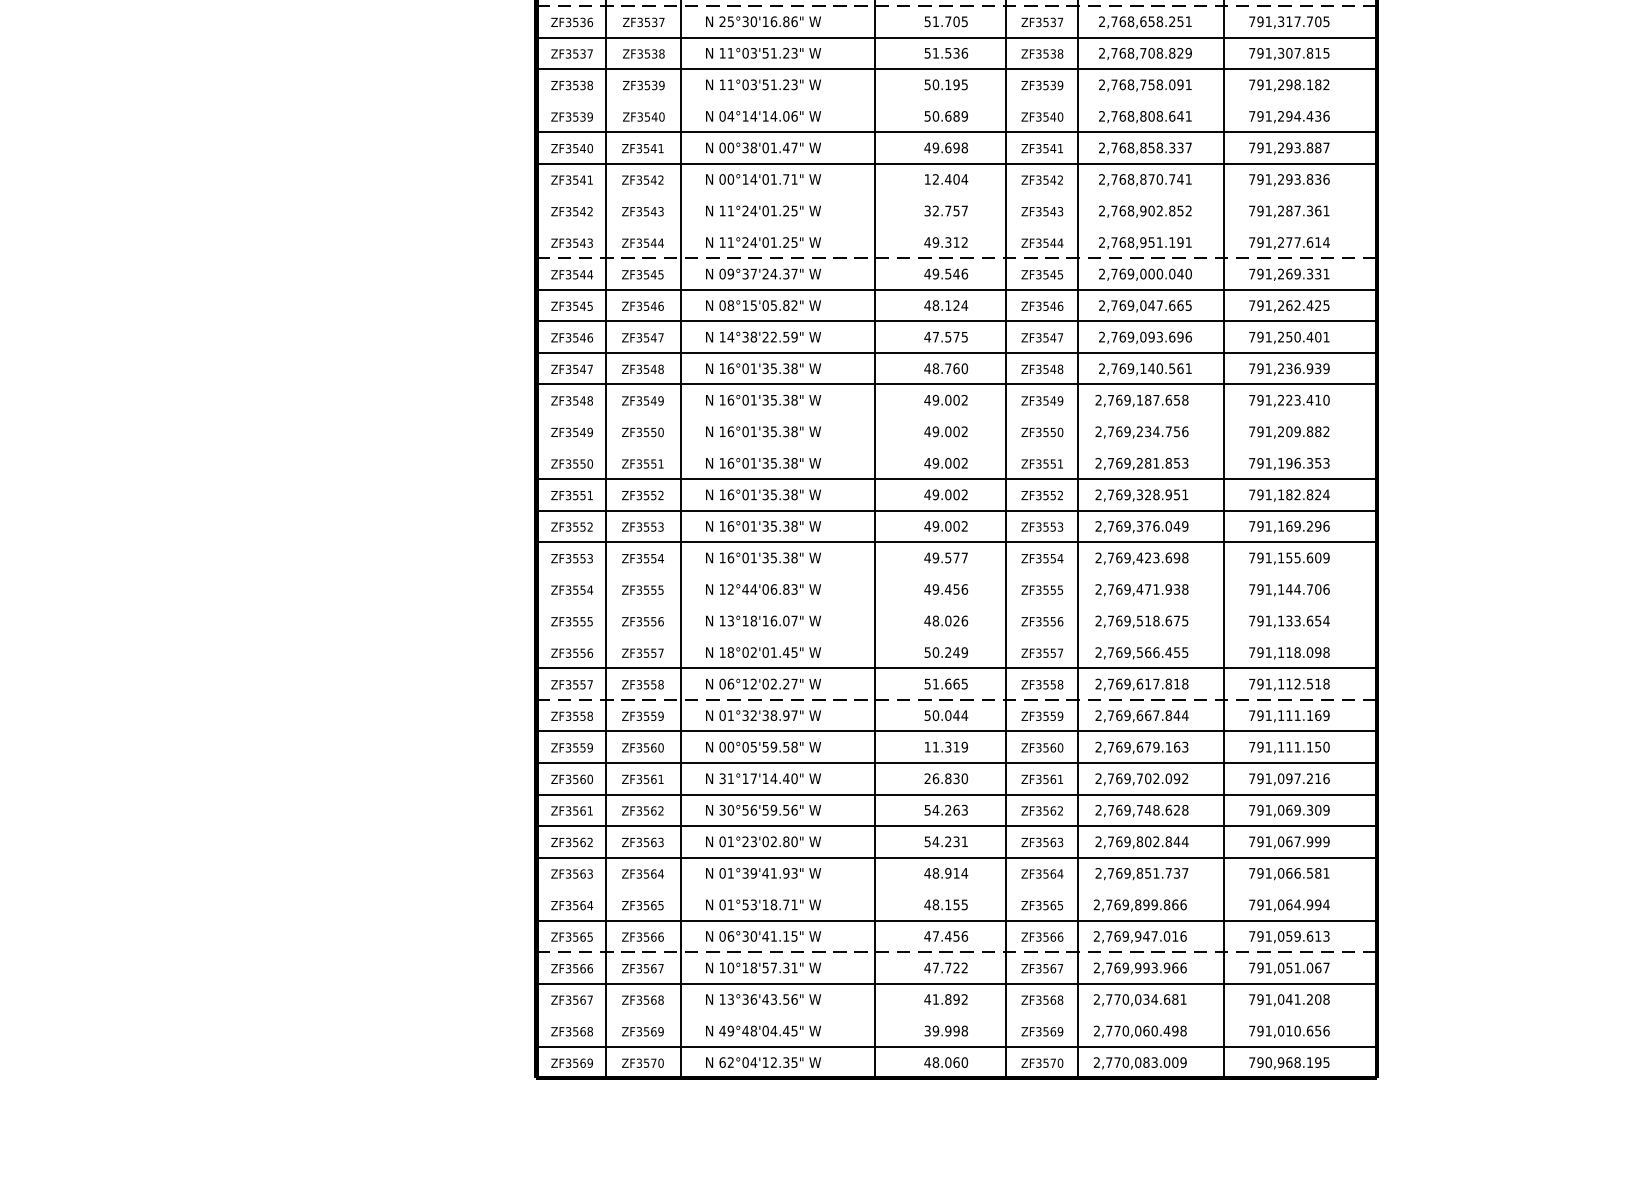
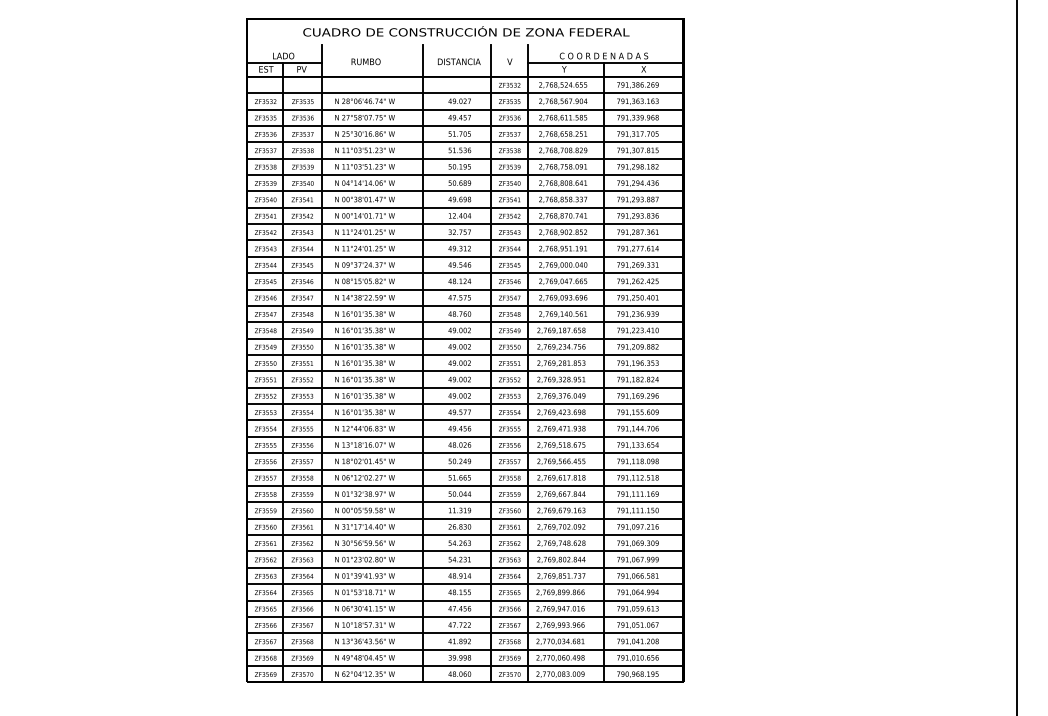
line: (957, 5) -> (465, 125), dashed -> solid
line: (957, 99) -> (465, 174), added
line: (957, 196) -> (465, 224), added
line: (957, 226) -> (465, 240), added
line: (957, 257) -> (465, 256), dashed -> solid
line: (957, 415) -> (465, 338), added
line: (957, 448) -> (465, 355), added
line: (957, 573) -> (465, 420), added
line: (957, 604) -> (465, 436), added
line: (957, 637) -> (465, 453), added
line: (957, 699) -> (465, 485), dashed -> solid
line: (957, 889) -> (465, 584), added
line: (957, 951) -> (465, 616), dashed -> solid
line: (957, 1015) -> (465, 649), added

